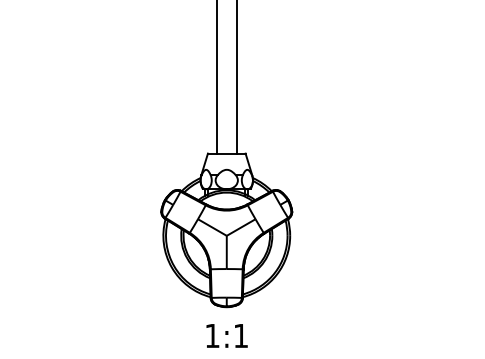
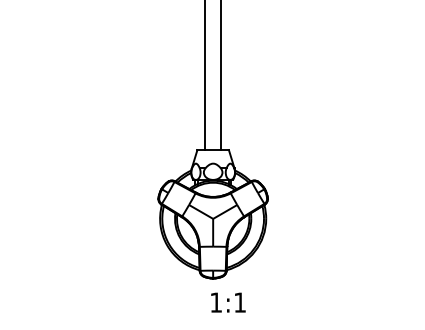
text: (227, 335) -> (228, 302), moved

